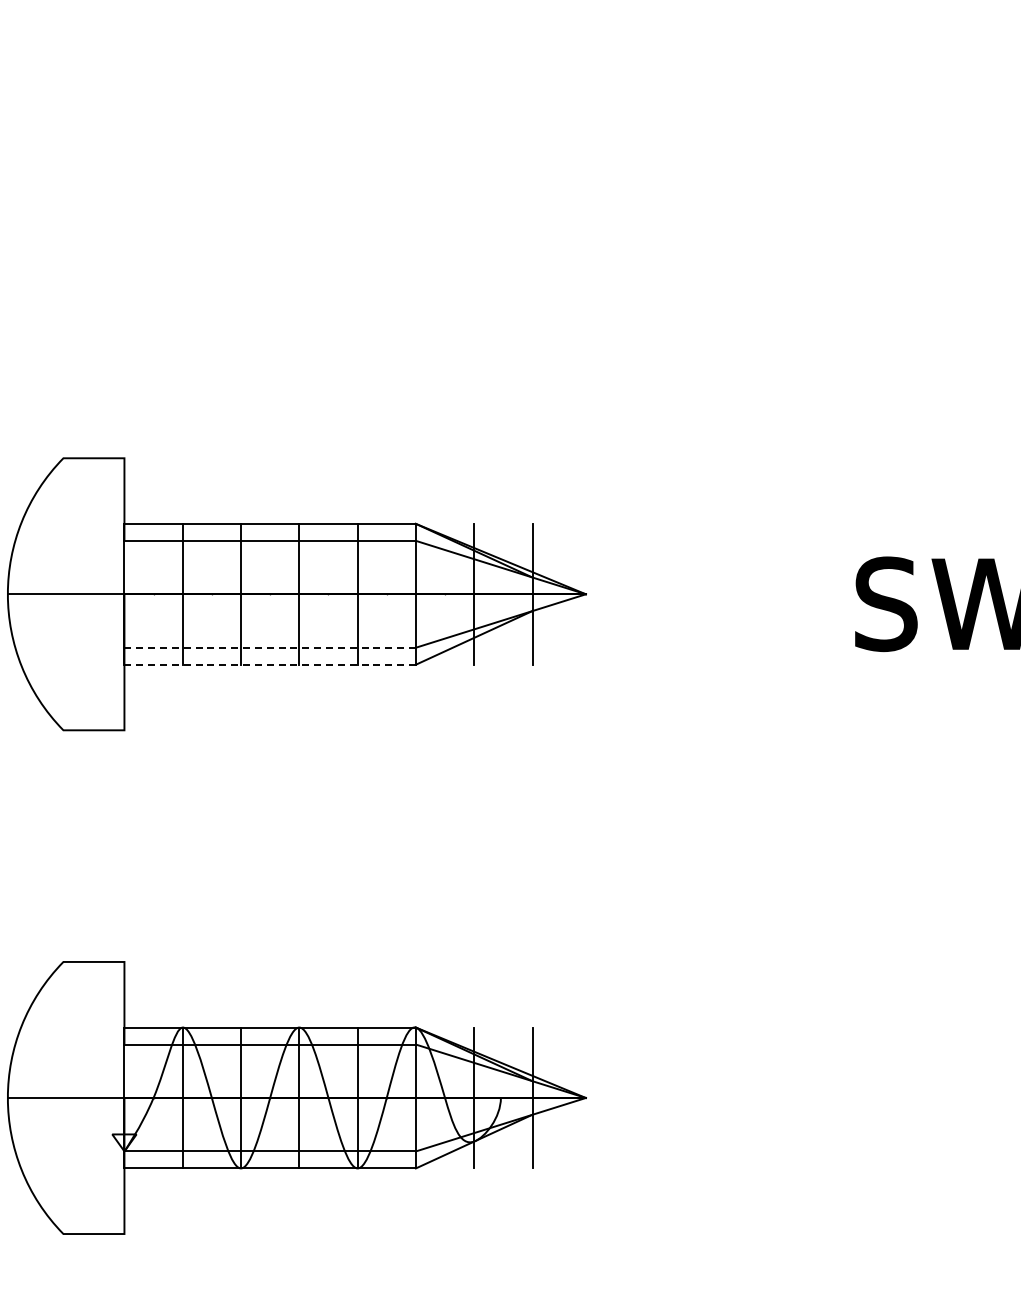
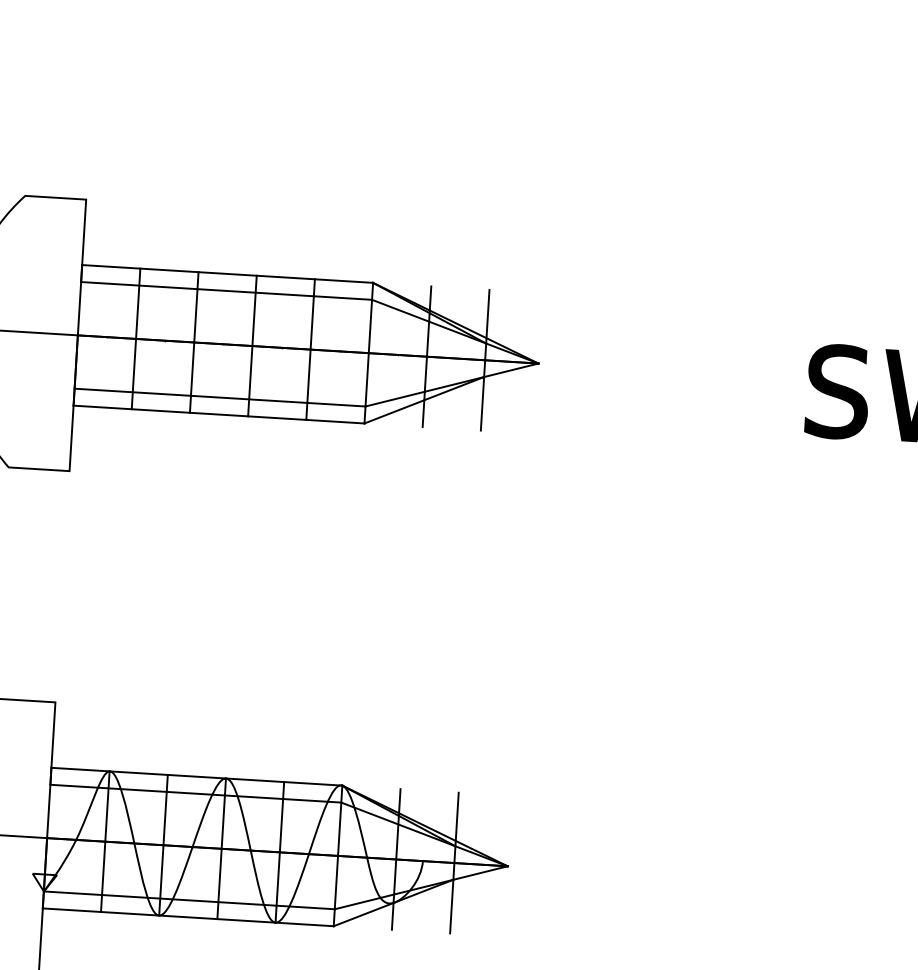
line: (270, 647) -> (220, 397), dashed -> solid
line: (270, 664) -> (219, 414), dashed -> solid

